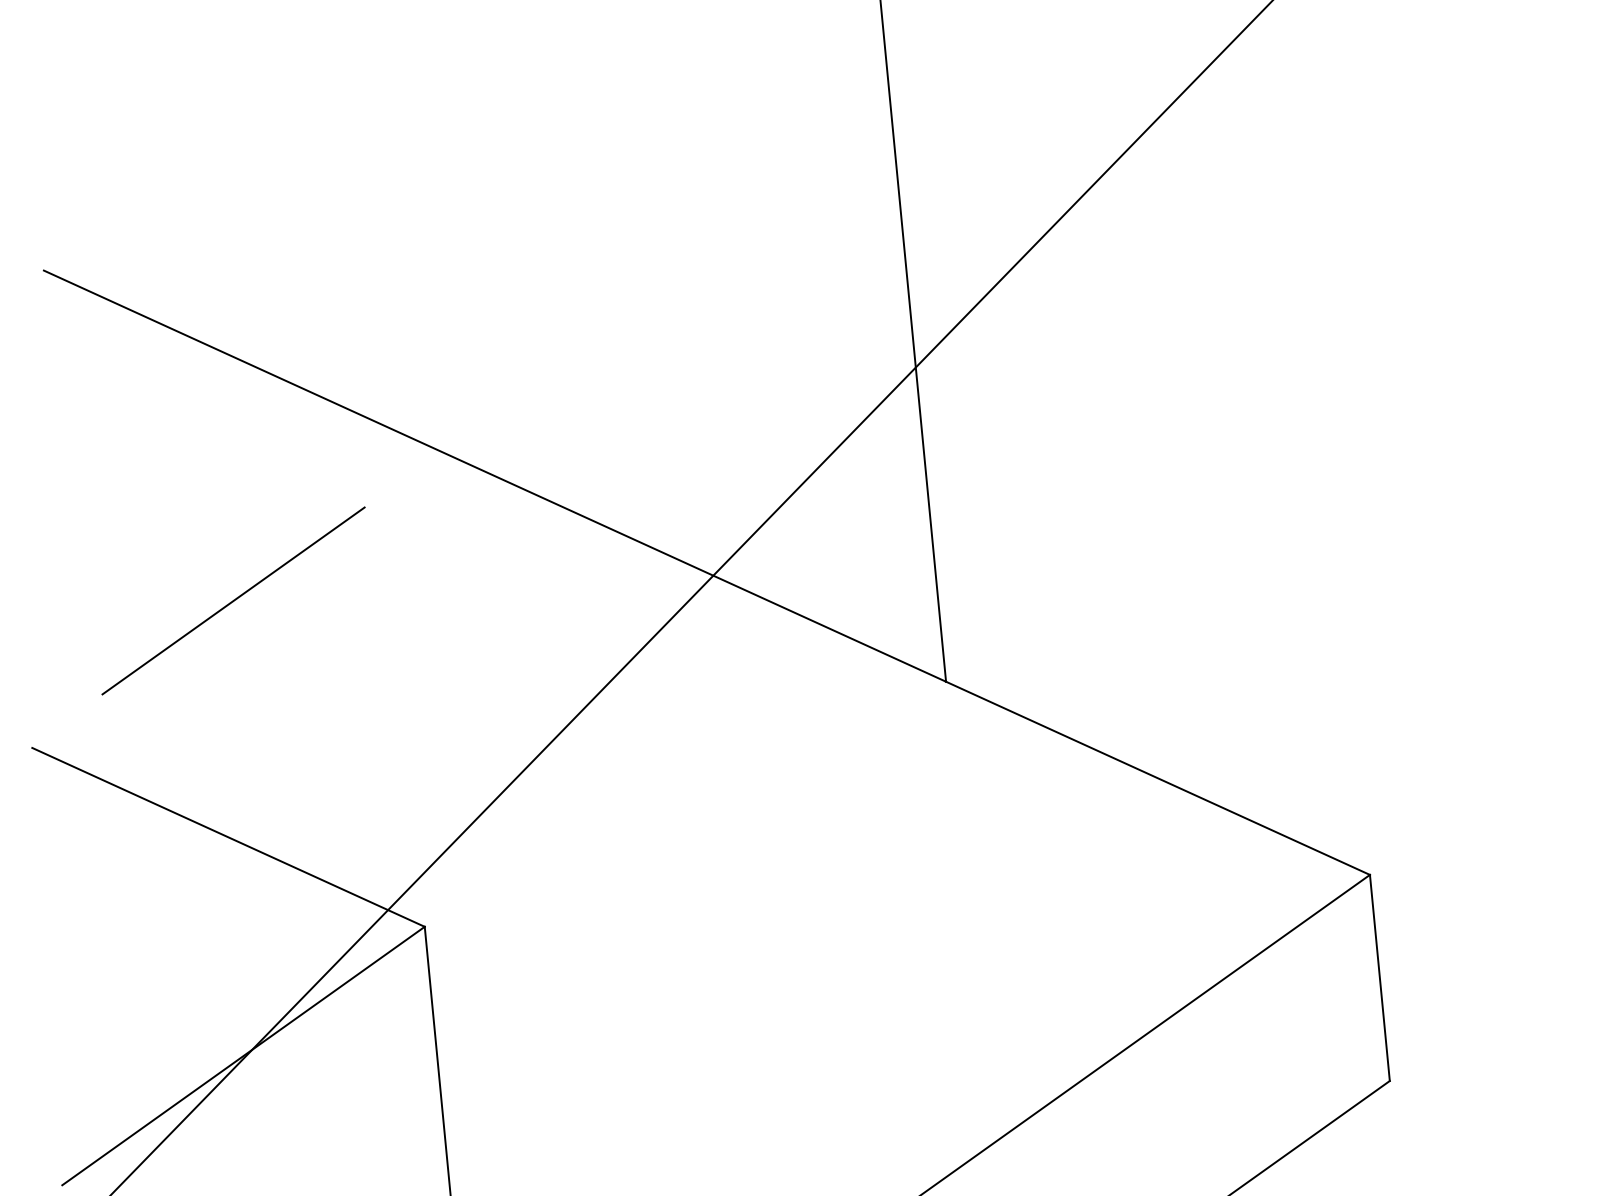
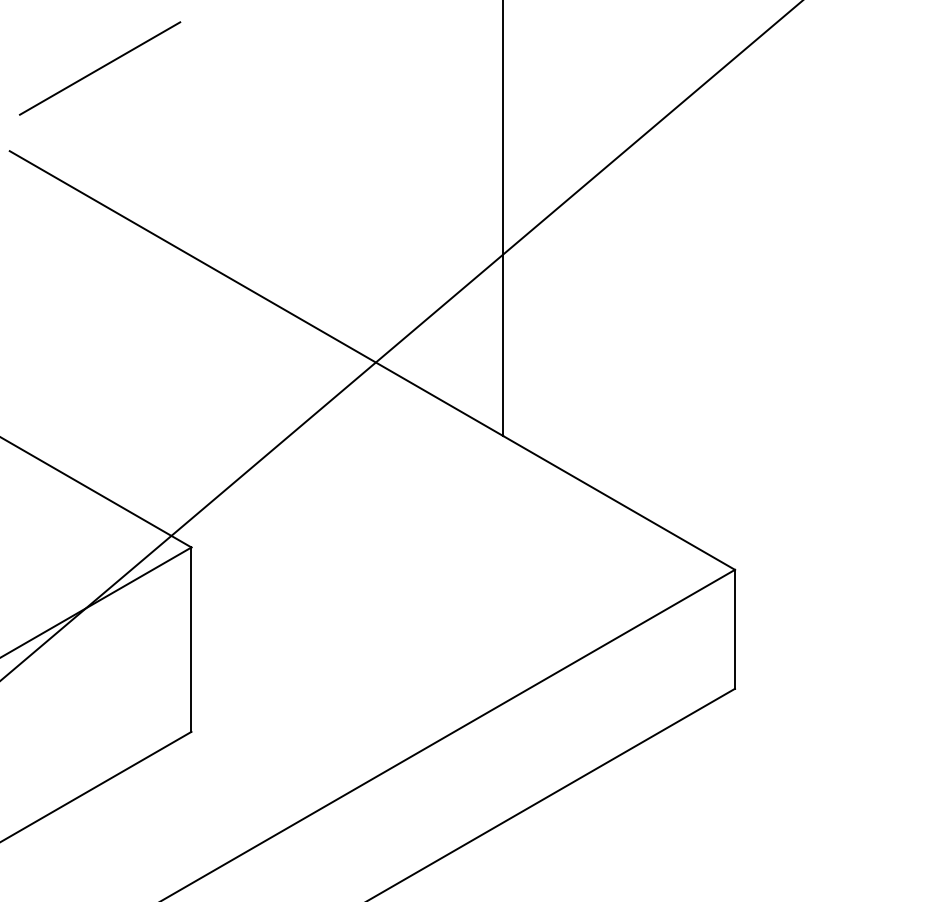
line: (232, 600) -> (99, 68), moved

